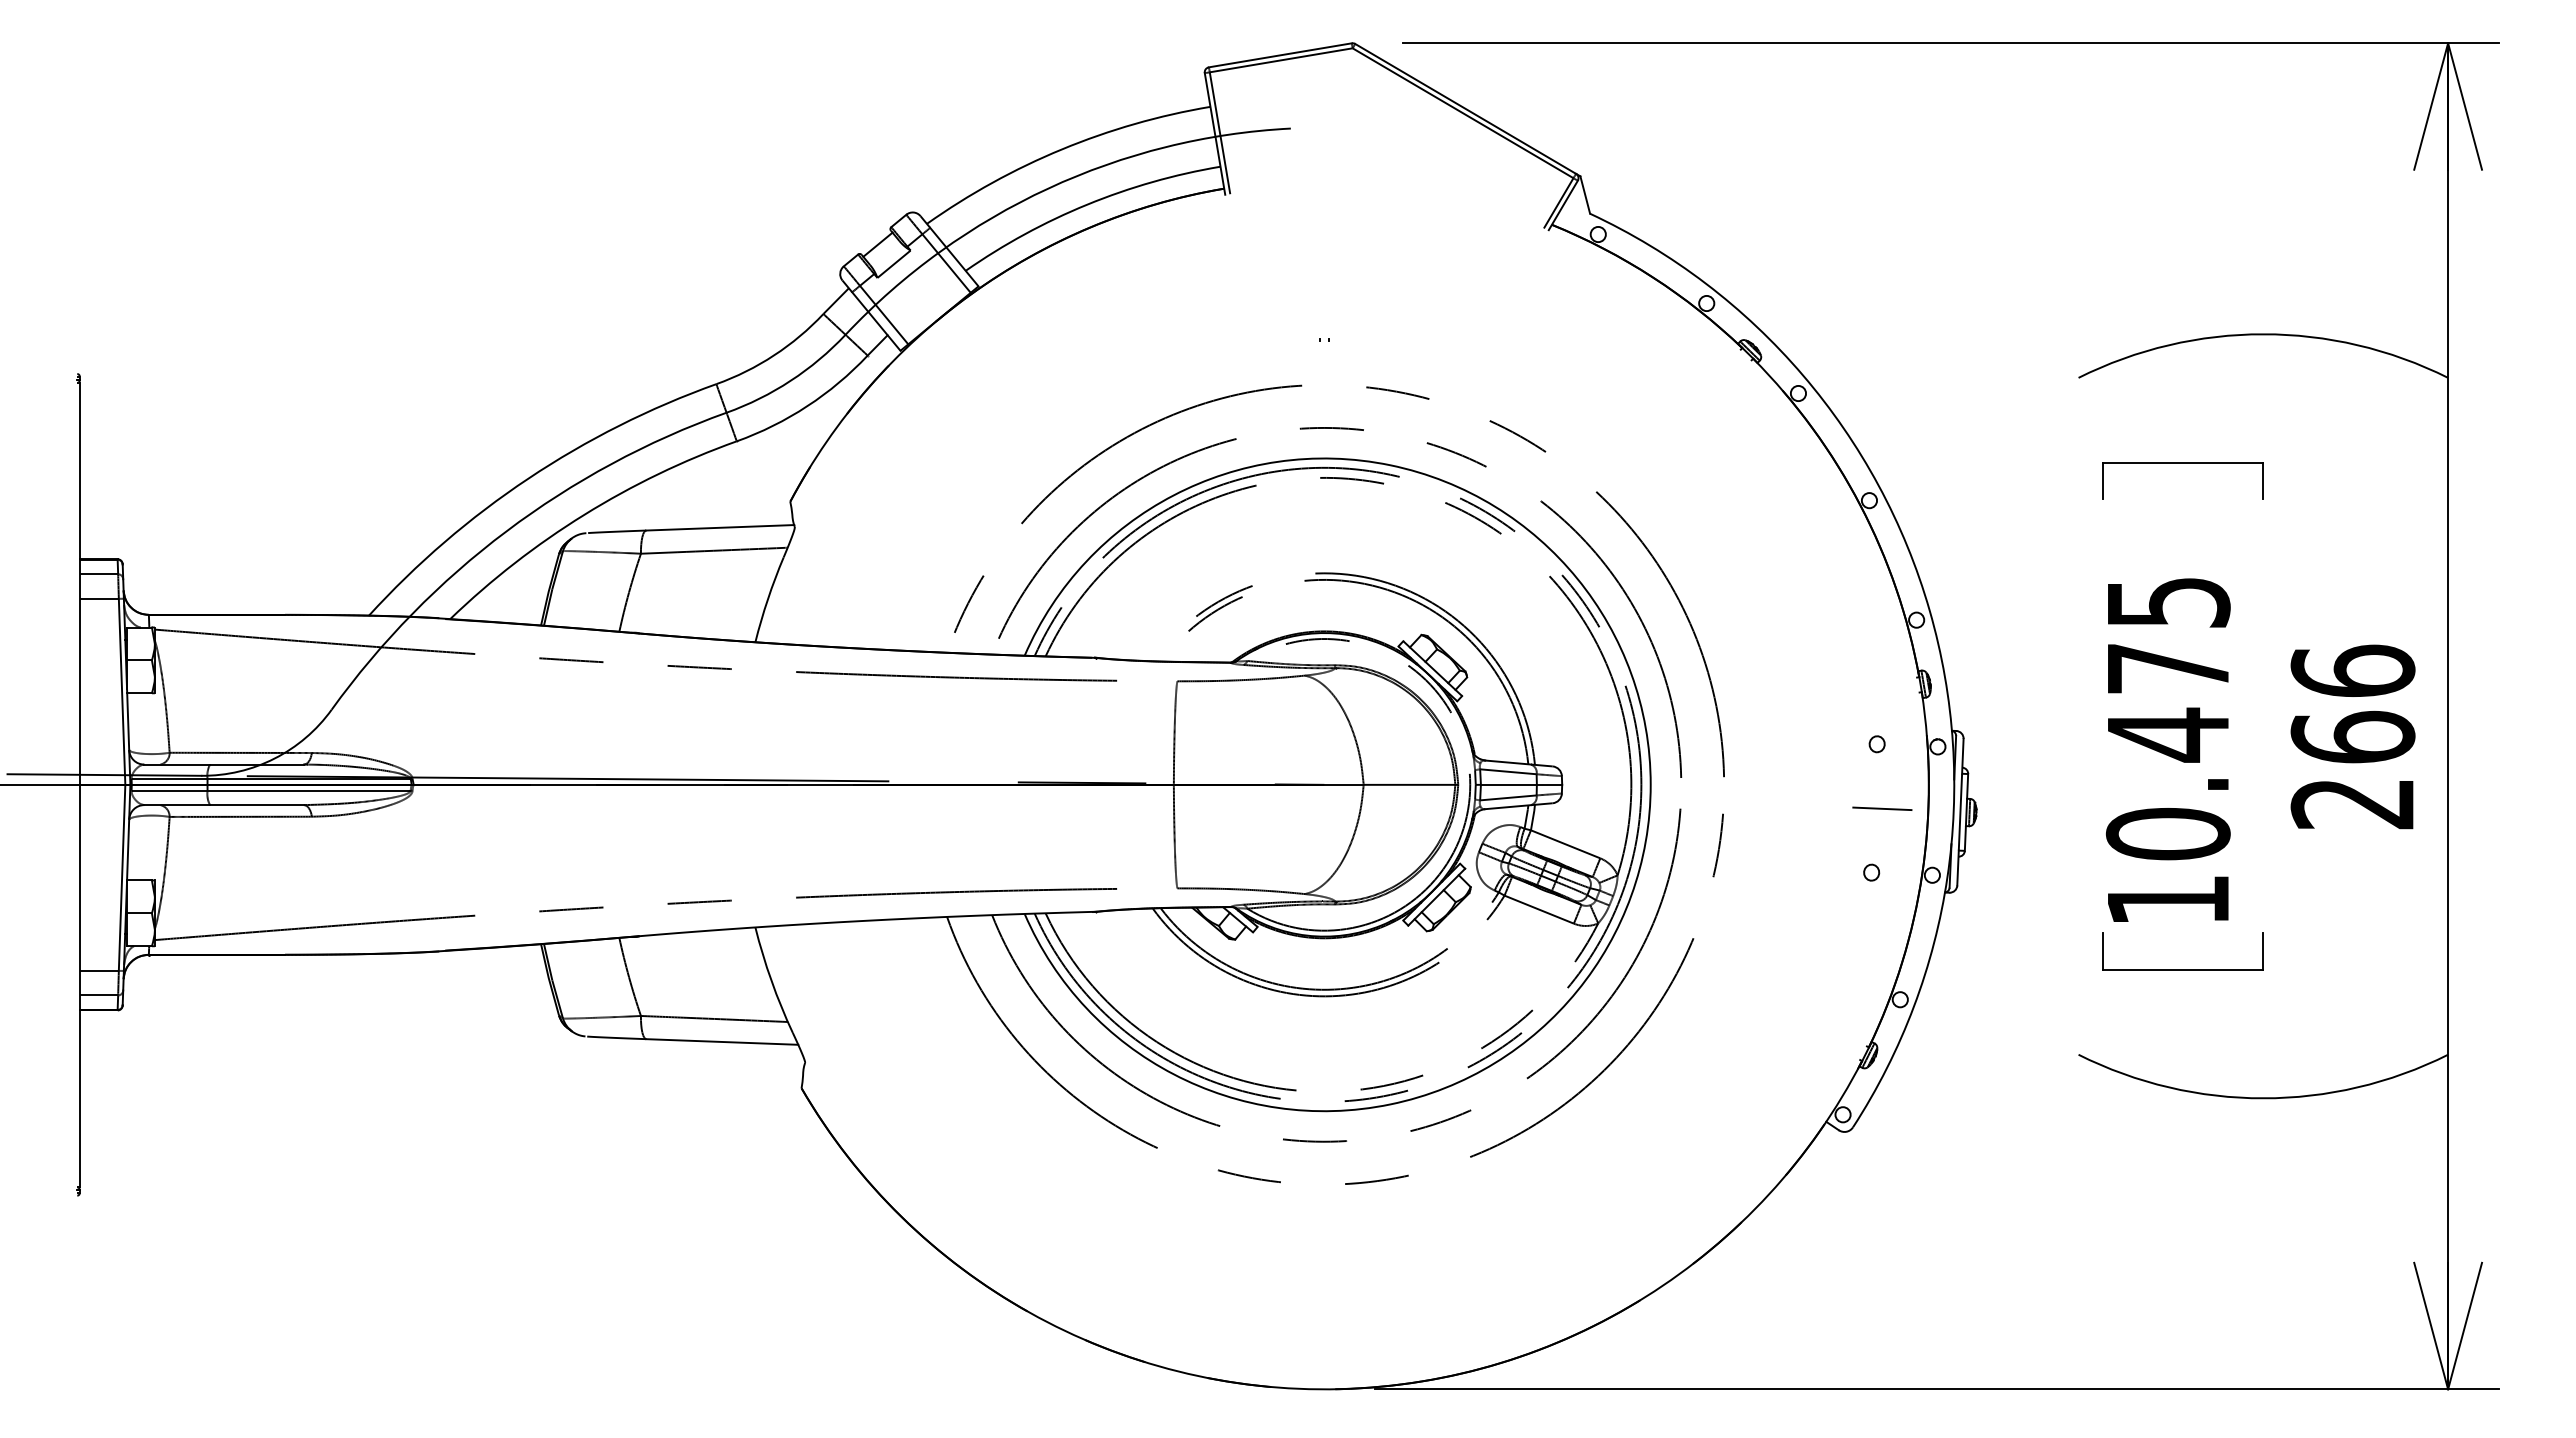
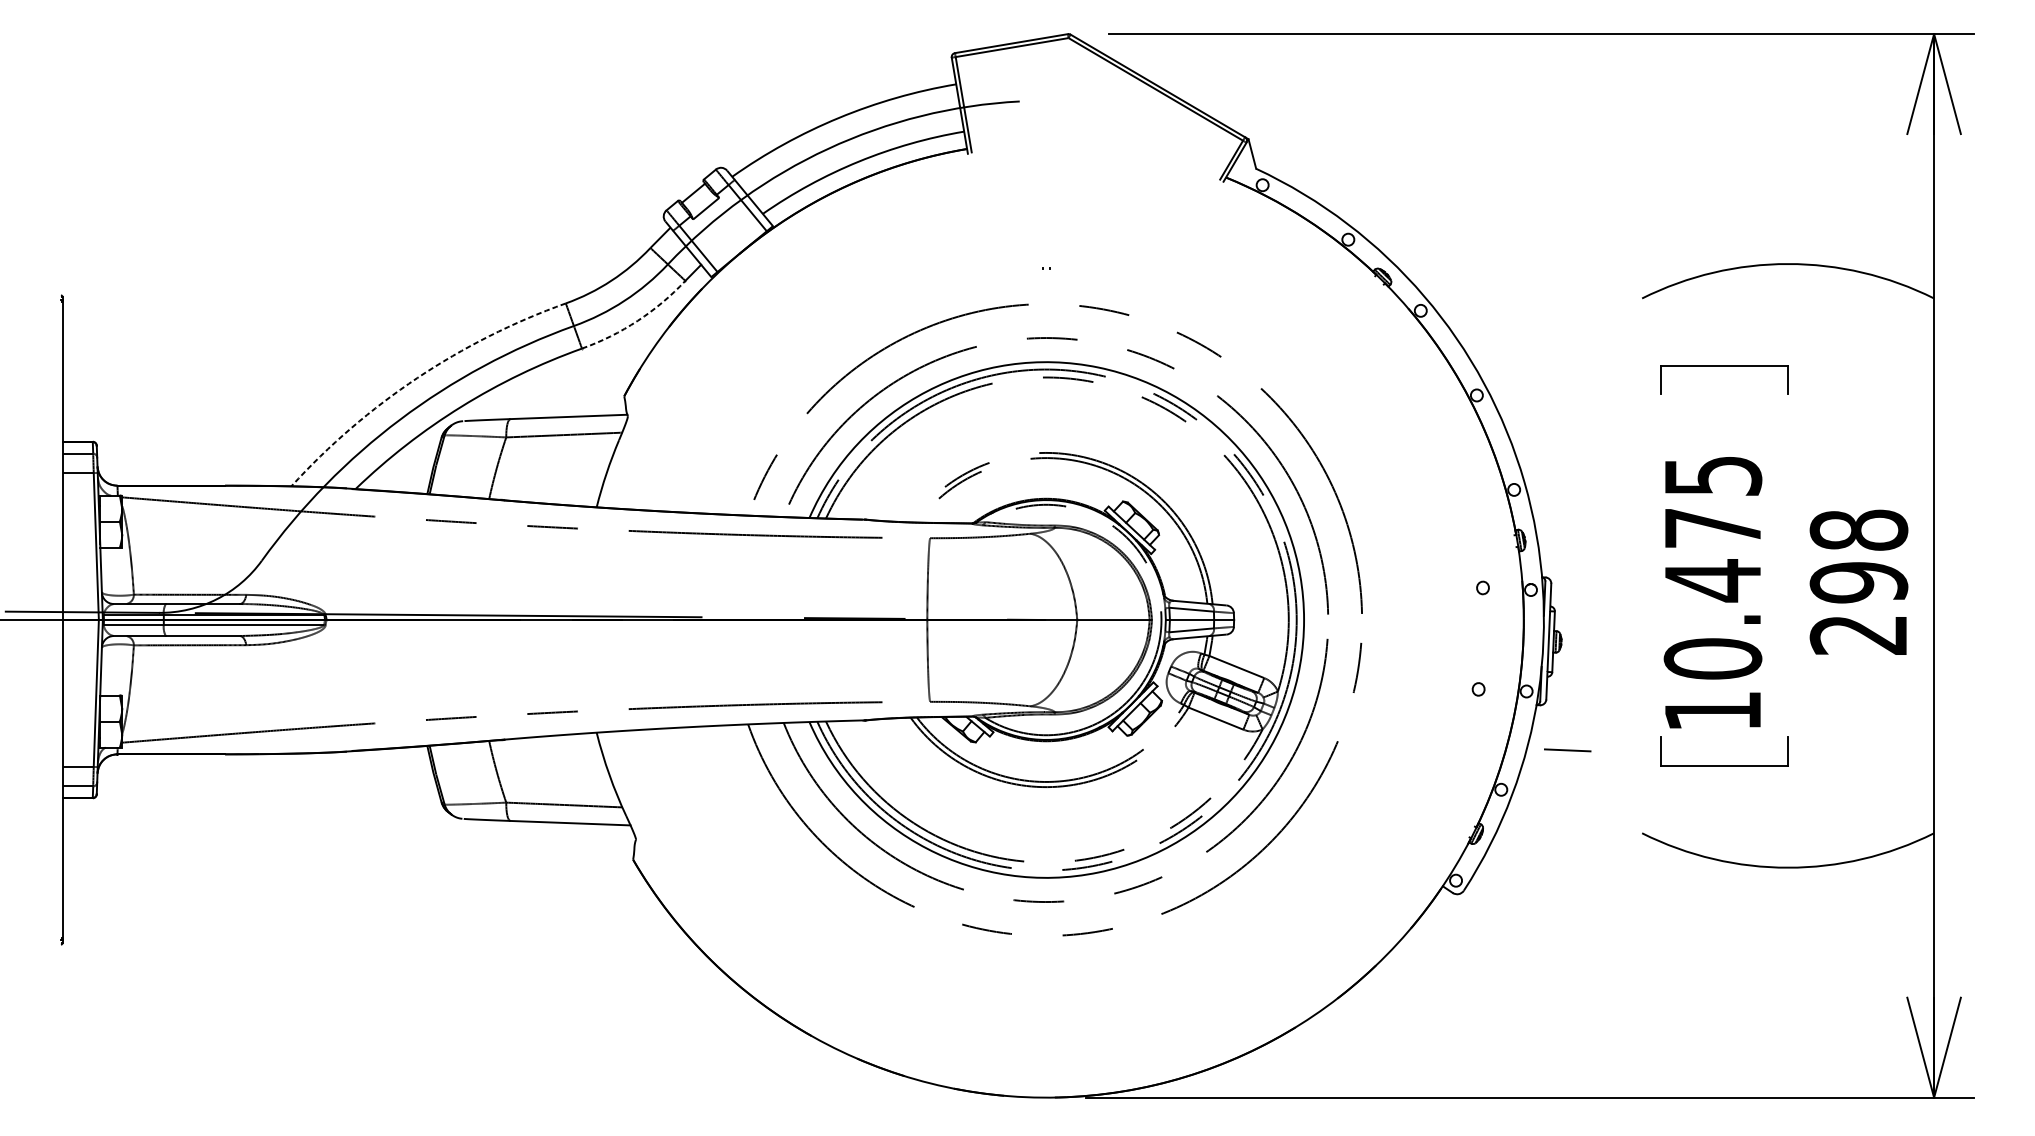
arc: (807, 406) -> (637, 321), solid -> dashed
arc: (528, 478) -> (417, 377), solid -> dashed
text: (2352, 703) -> (1858, 555), 266 -> 298
line: (1882, 808) -> (1567, 750), moved

